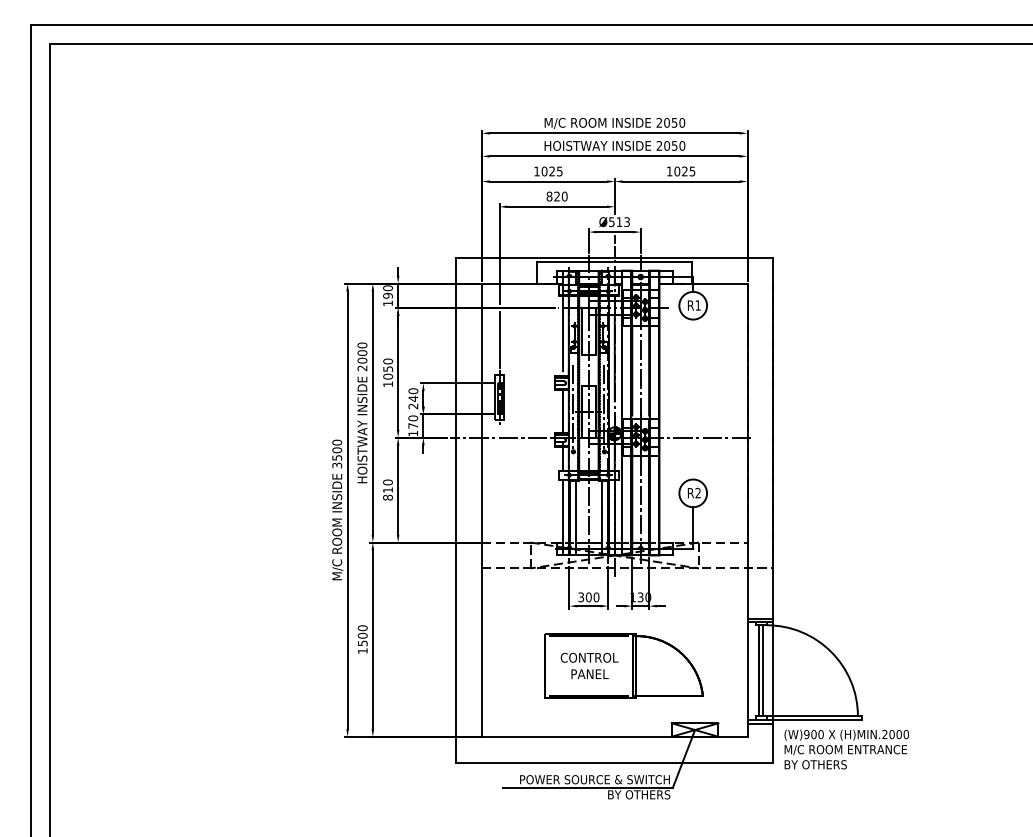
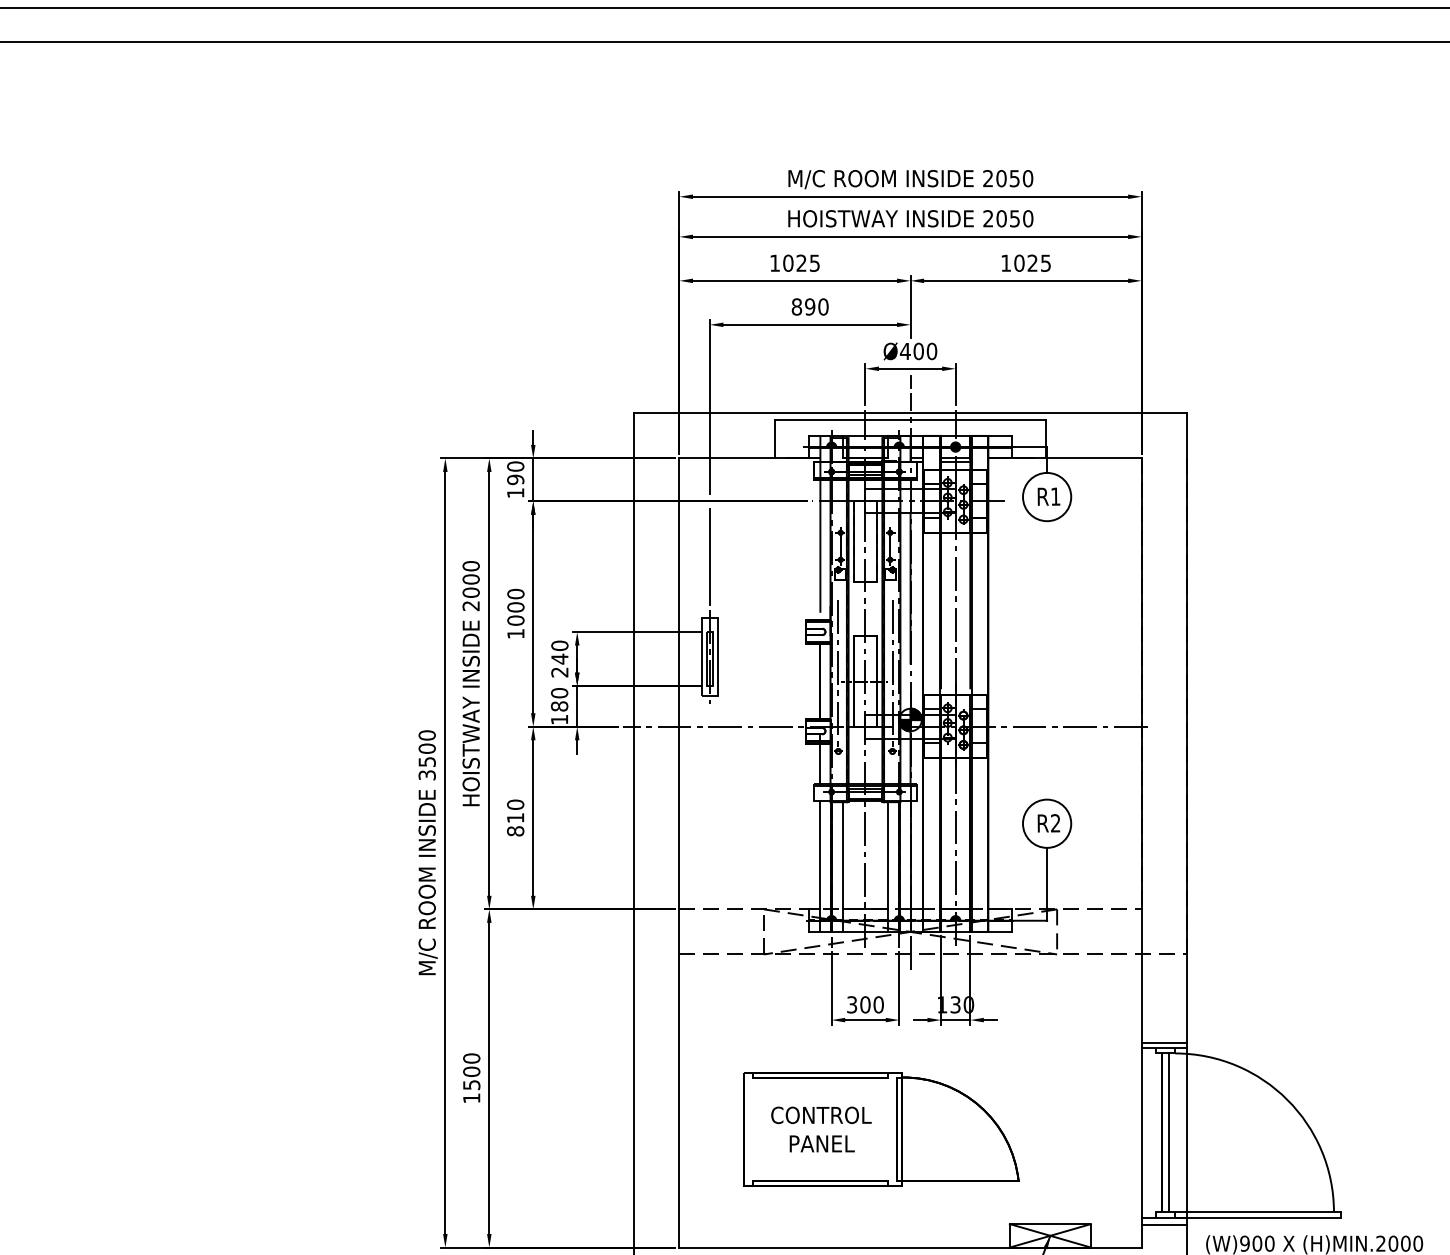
text: (557, 196) -> (810, 306), 820 -> 890
text: (619, 222) -> (918, 352), Ø513 -> Ø400
text: (388, 368) -> (516, 606), 1050 -> 1000
text: (413, 425) -> (560, 705), 170 -> 180
part: (623, 665) -> (880, 1128), moved

